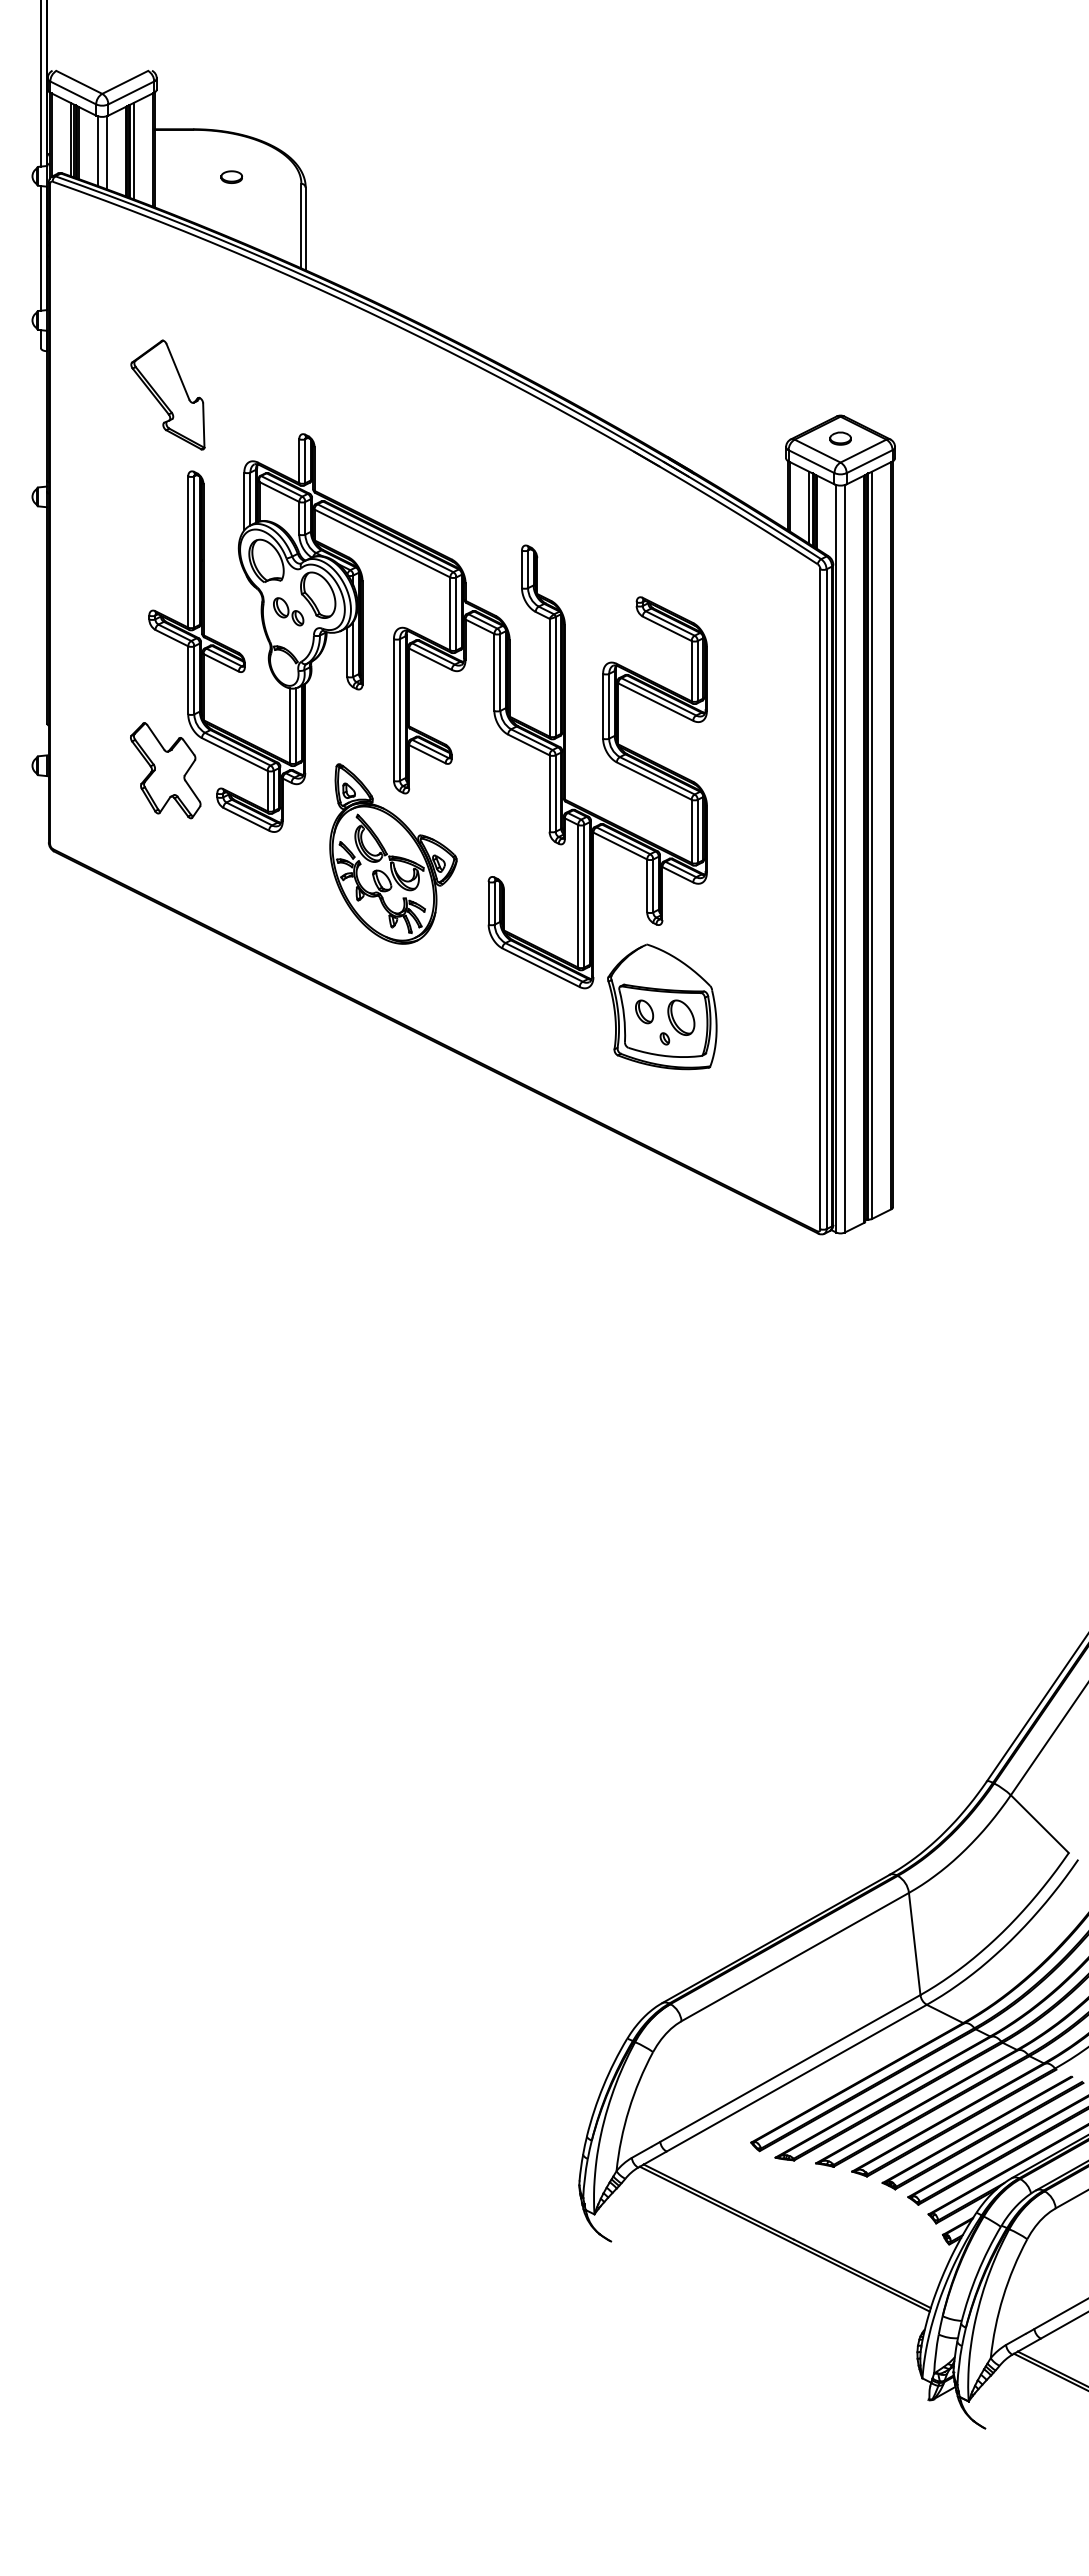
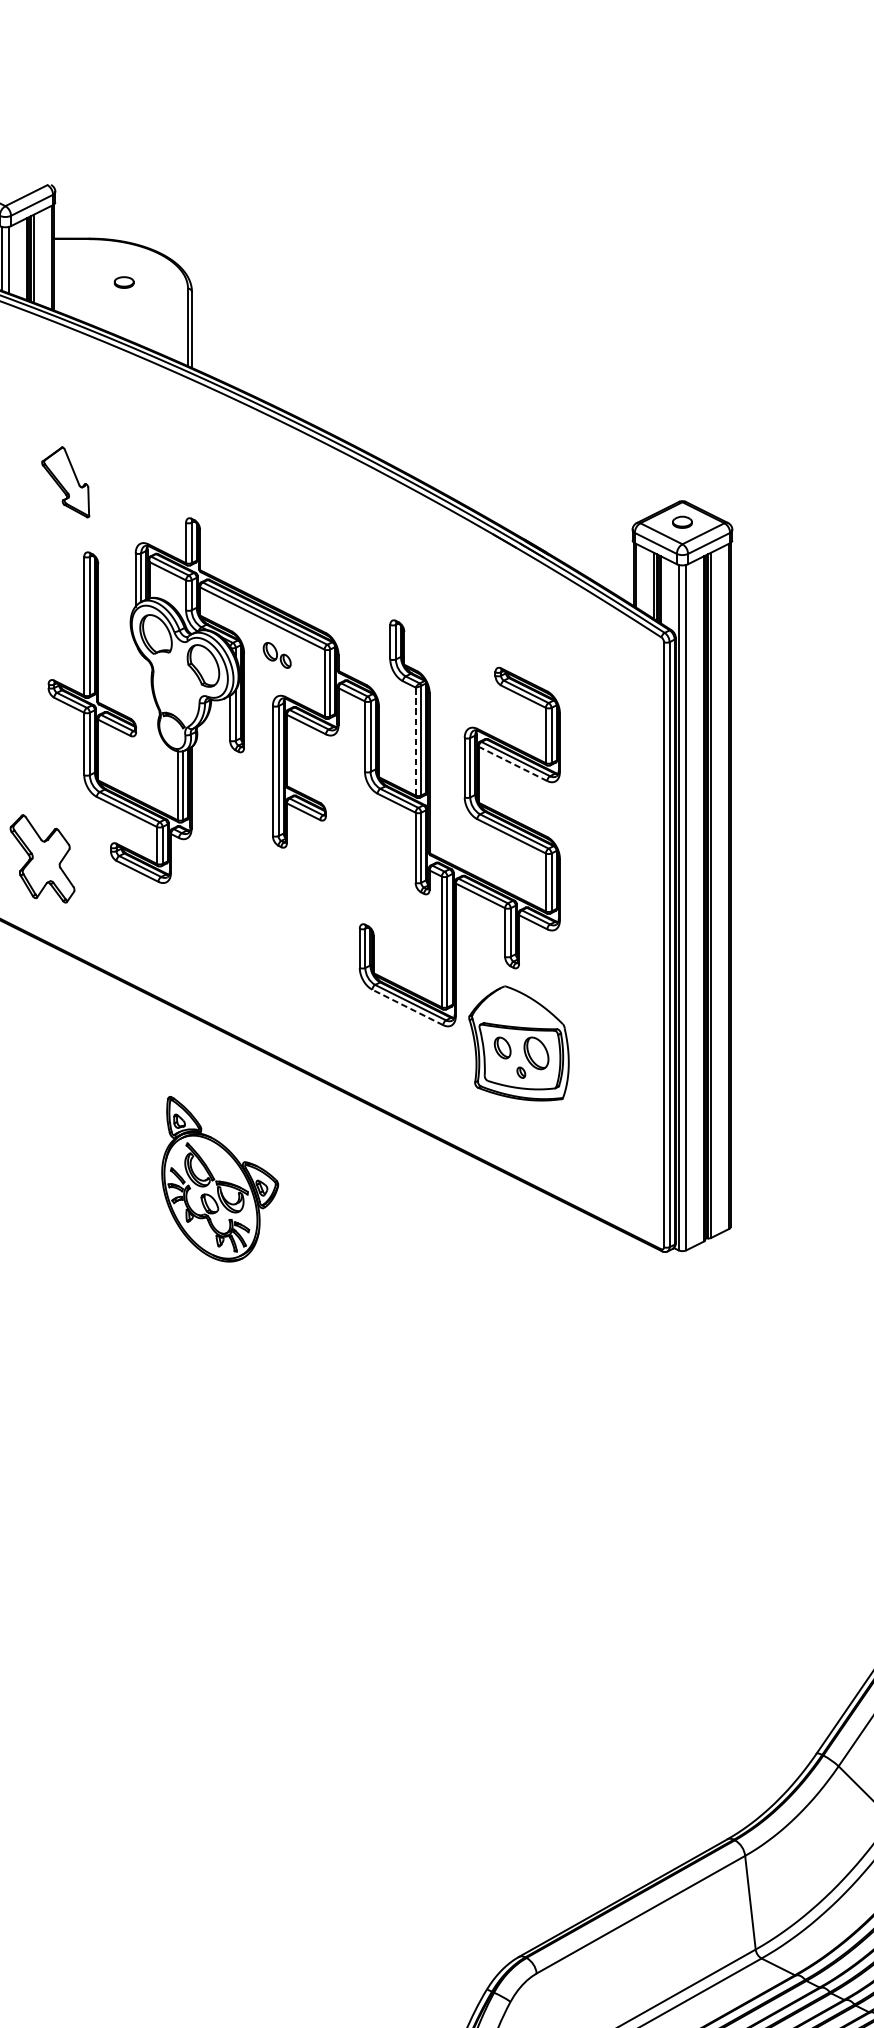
part: (167, 394) -> (65, 481), size x0.7
part: (288, 611) -> (277, 655), moved
line: (549, 677) -> (415, 741), solid -> dashed
line: (655, 702) -> (512, 764), solid -> dashed
part: (165, 770) -> (42, 858), moved
part: (393, 853) -> (220, 1178), moved
line: (540, 967) -> (407, 1007), solid -> dashed

